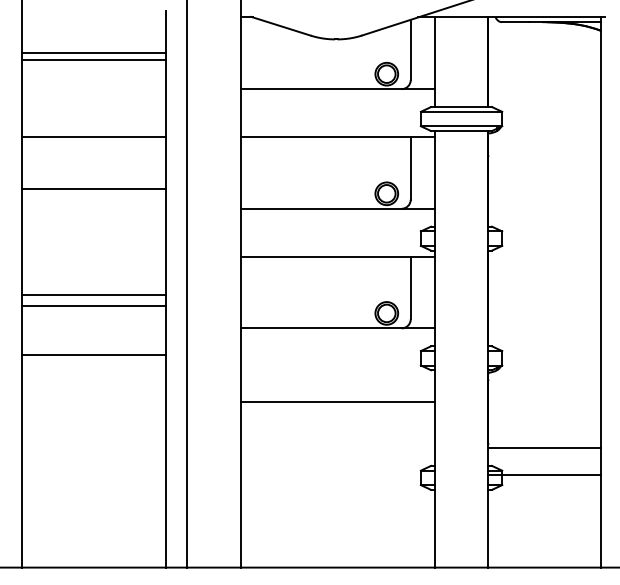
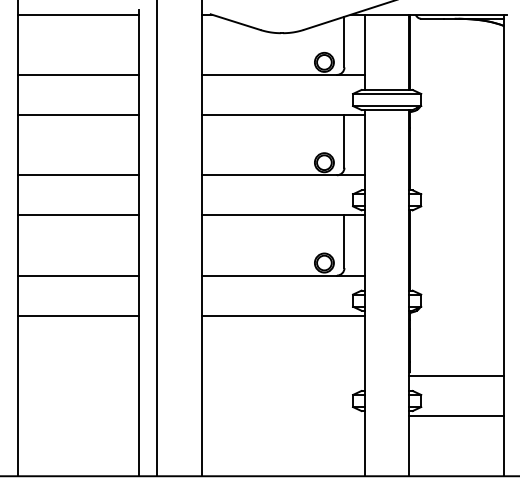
line: (93, 53) -> (78, 14), moved
line: (93, 60) -> (78, 75), moved
line: (93, 188) -> (78, 175), moved
line: (93, 294) -> (78, 215), moved
line: (93, 306) -> (78, 275), moved
line: (93, 355) -> (78, 315), moved
line: (337, 402) -> (283, 315), moved
line: (544, 474) -> (456, 415), moved

